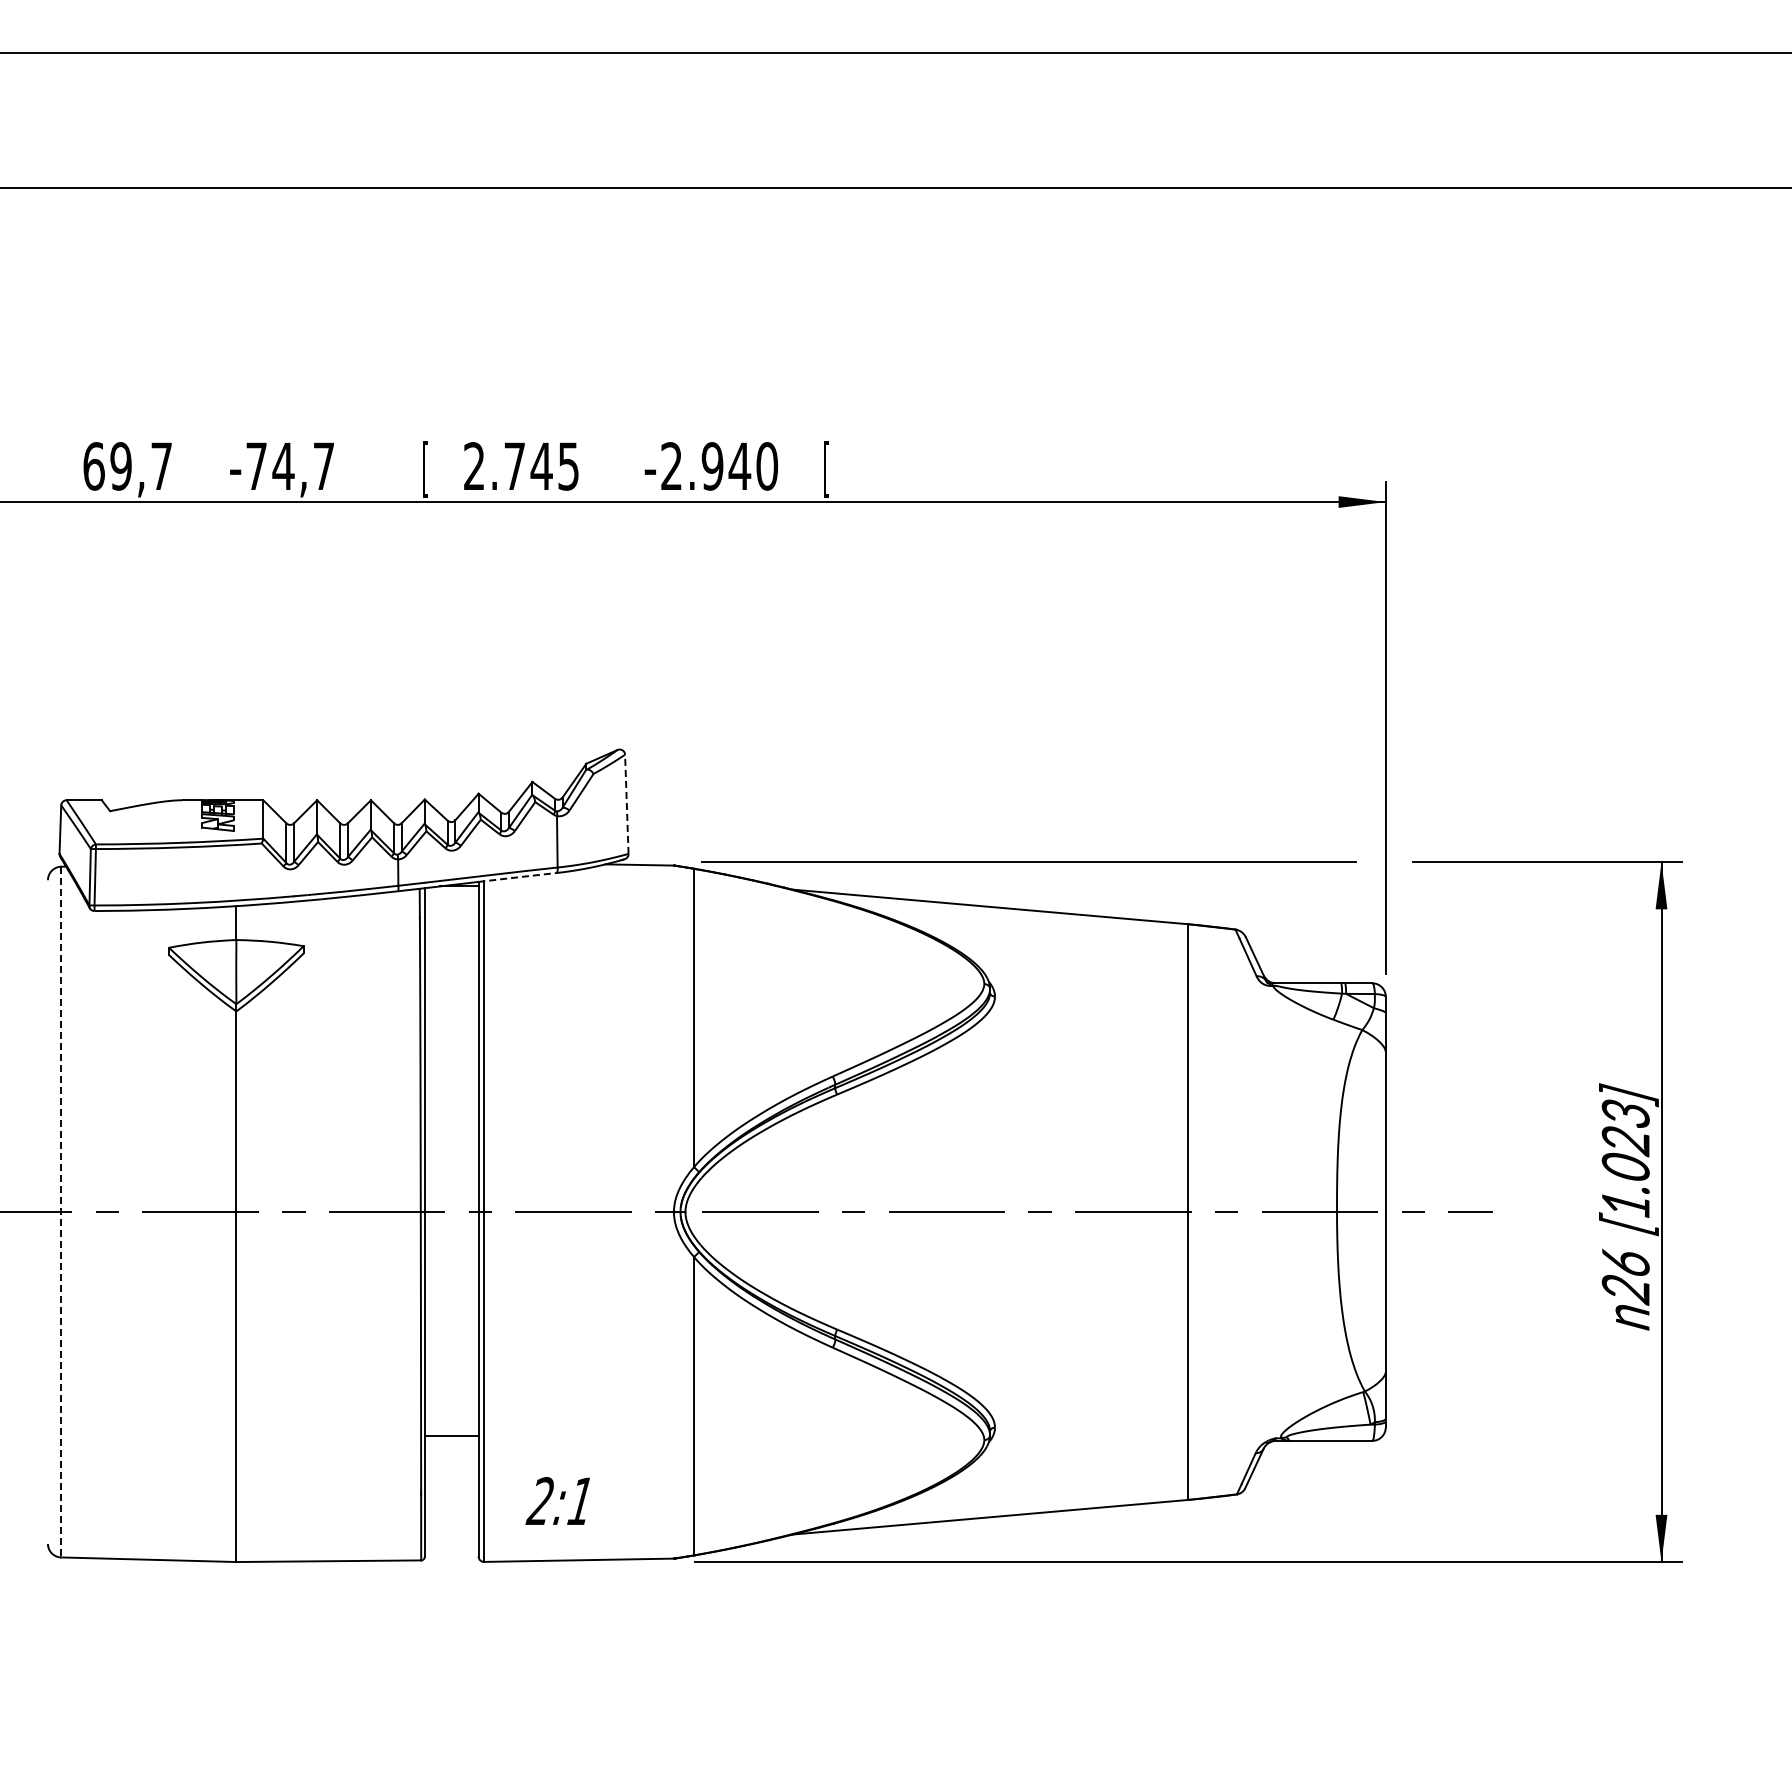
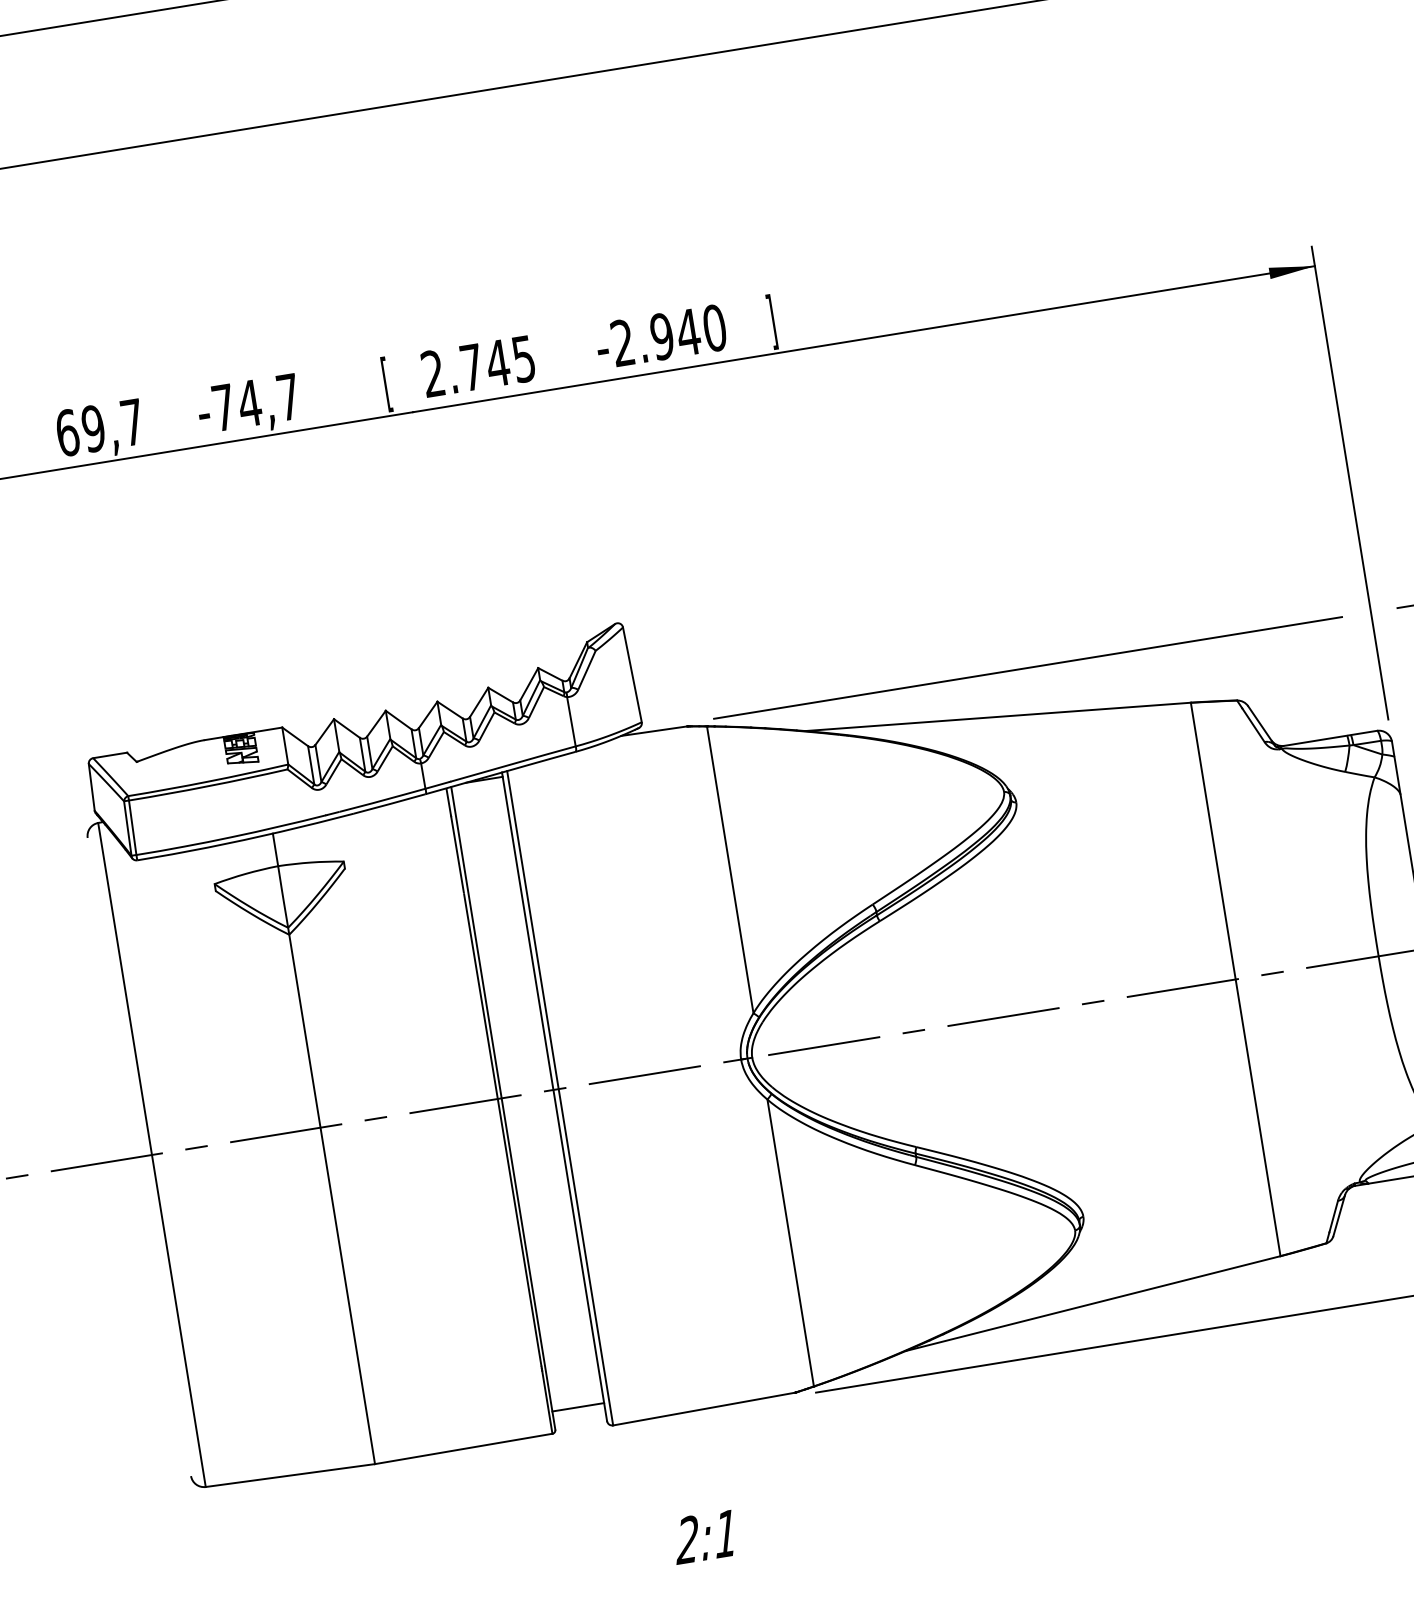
text: (826, 469) -> (772, 321), [ -> ]
line: (626, 804) -> (632, 675), dashed -> solid
line: (517, 877) -> (538, 762), dashed -> solid
line: (61, 1212) -> (152, 1155), dashed -> solid
line: (451, 1435) -> (578, 1407), moved
text: (557, 1500) -> (703, 1536), moved

